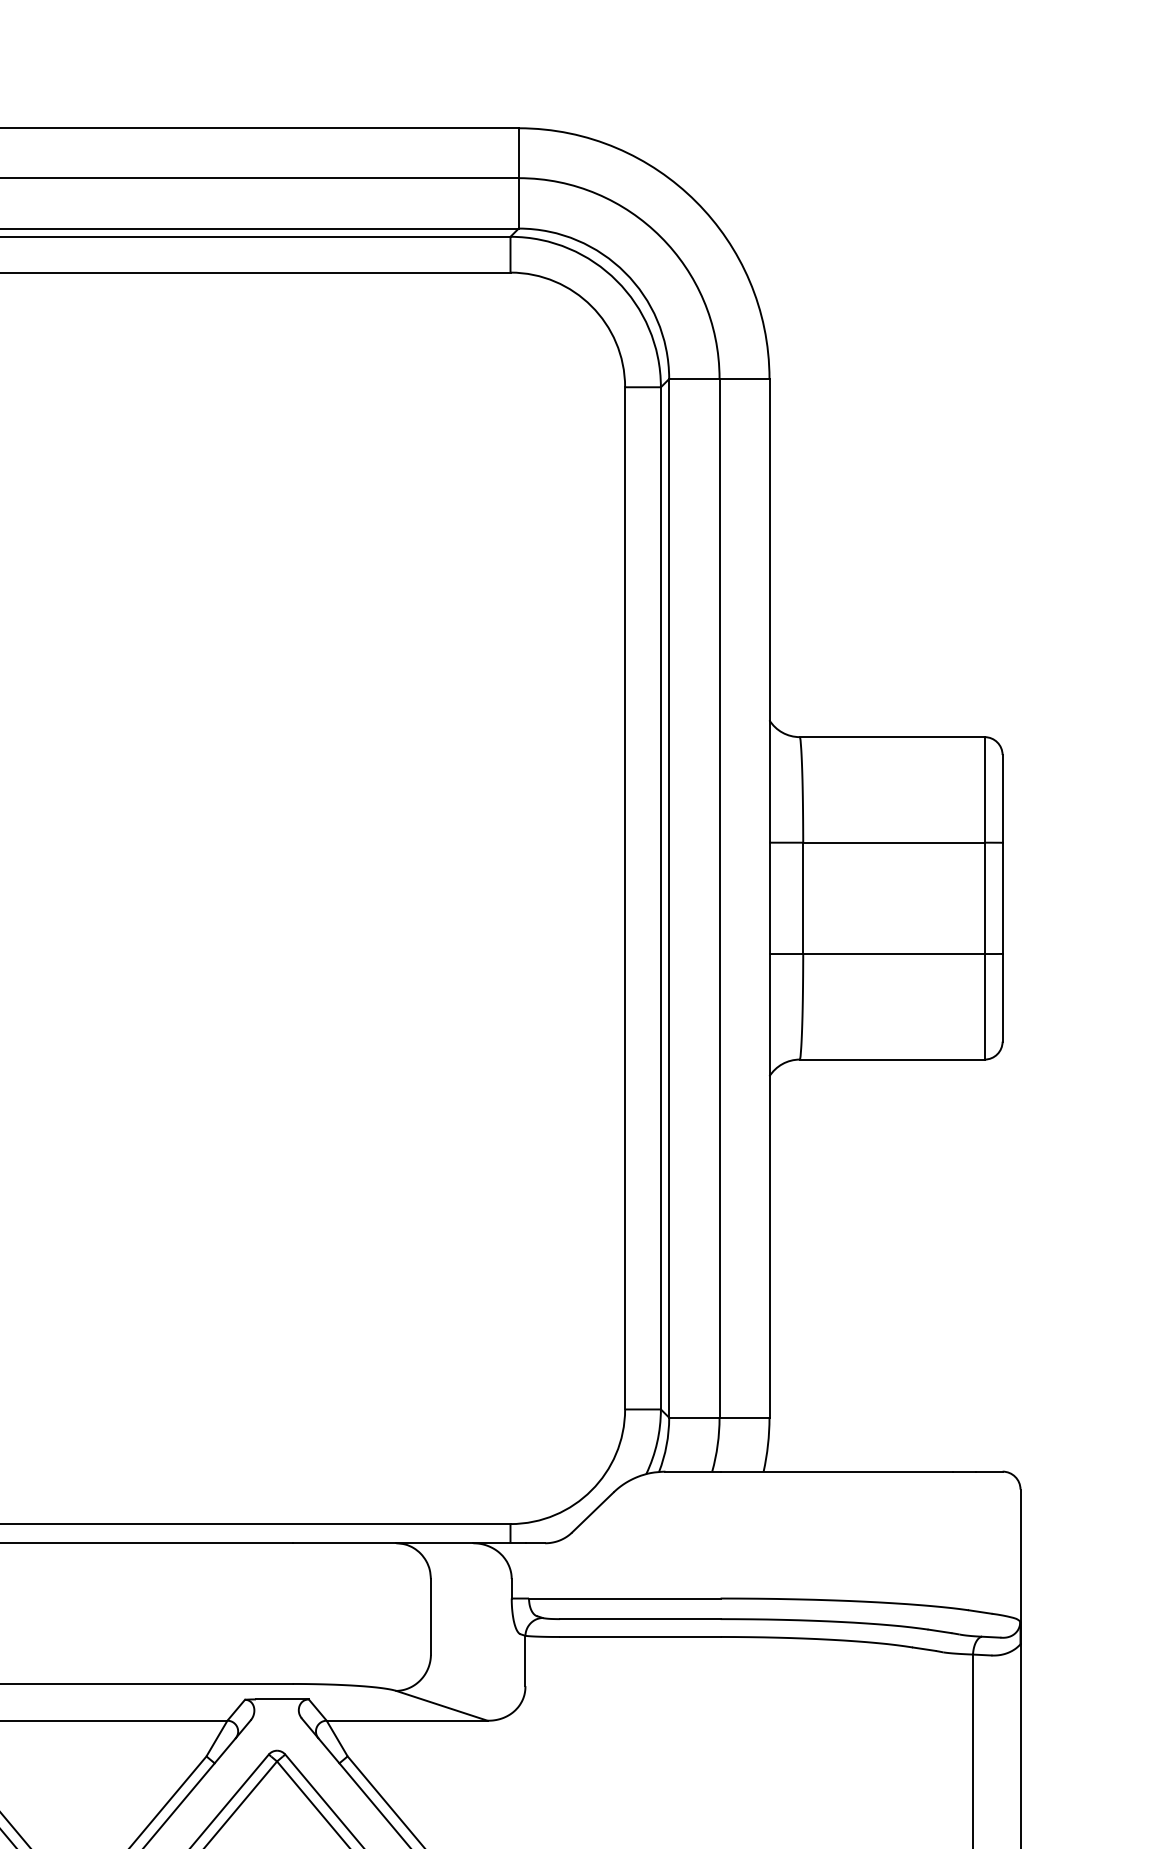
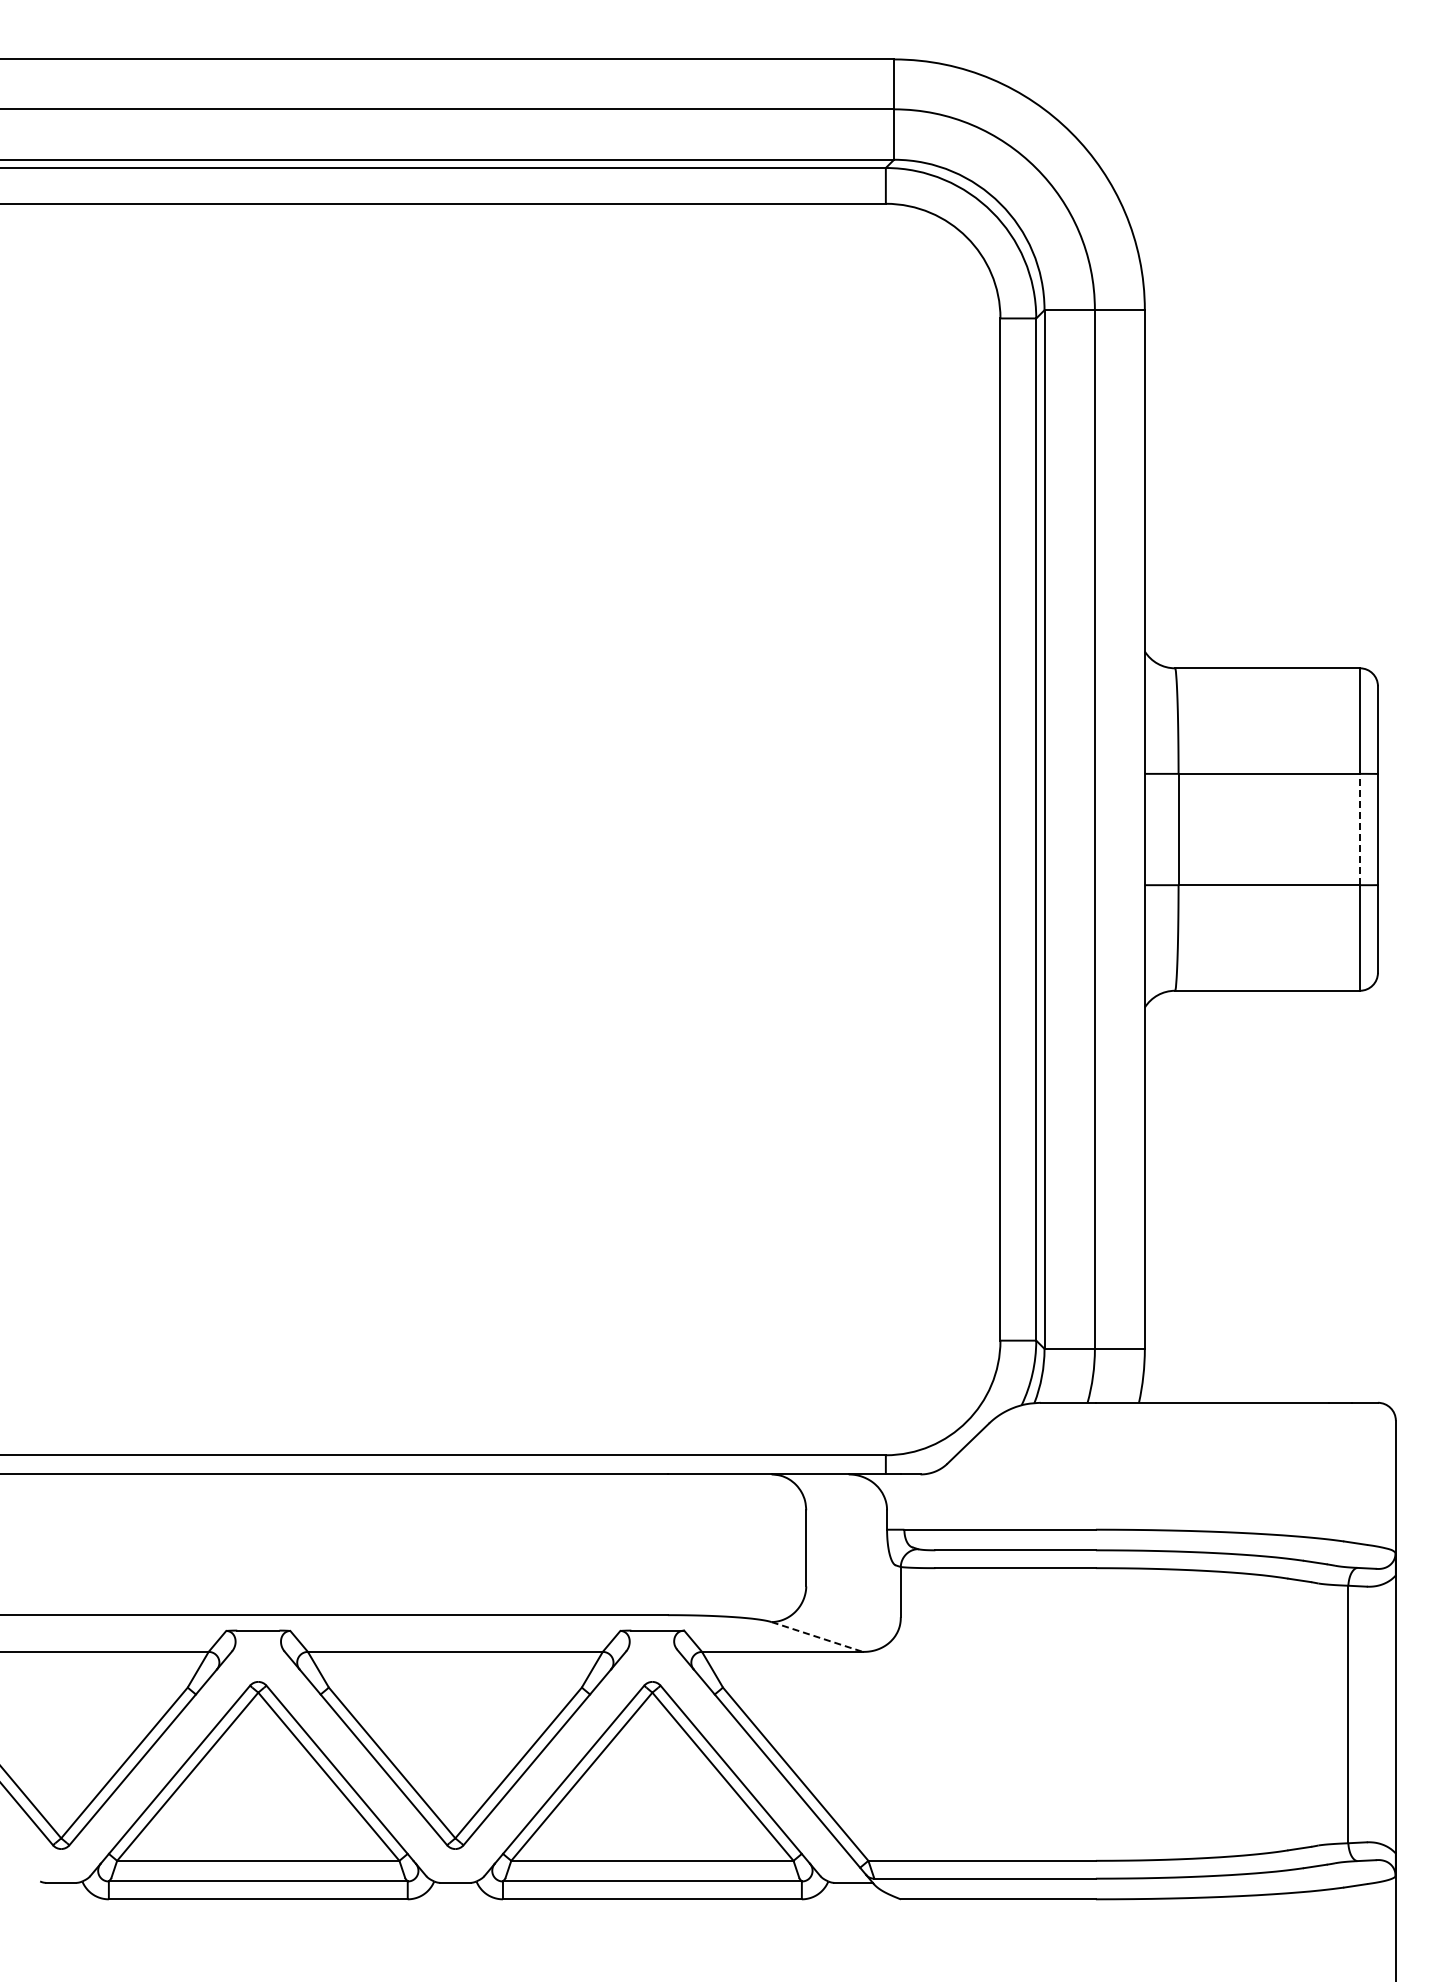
line: (985, 898) -> (1360, 829), solid -> dashed
line: (442, 1706) -> (817, 1637), solid -> dashed

